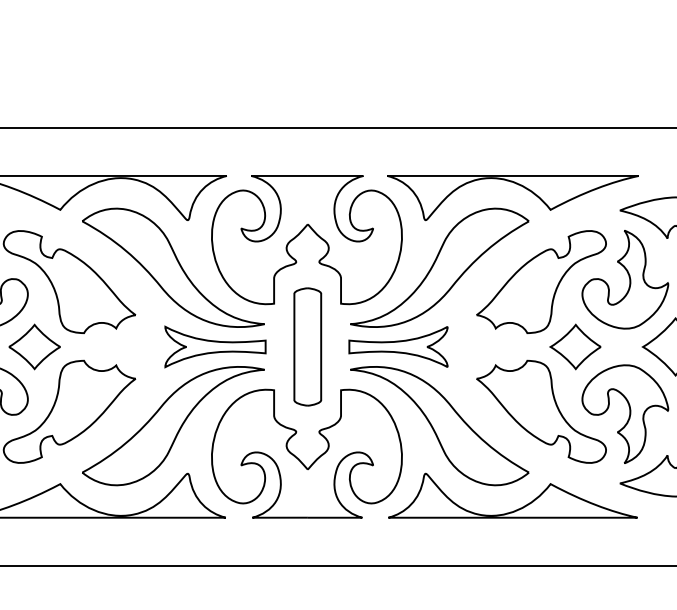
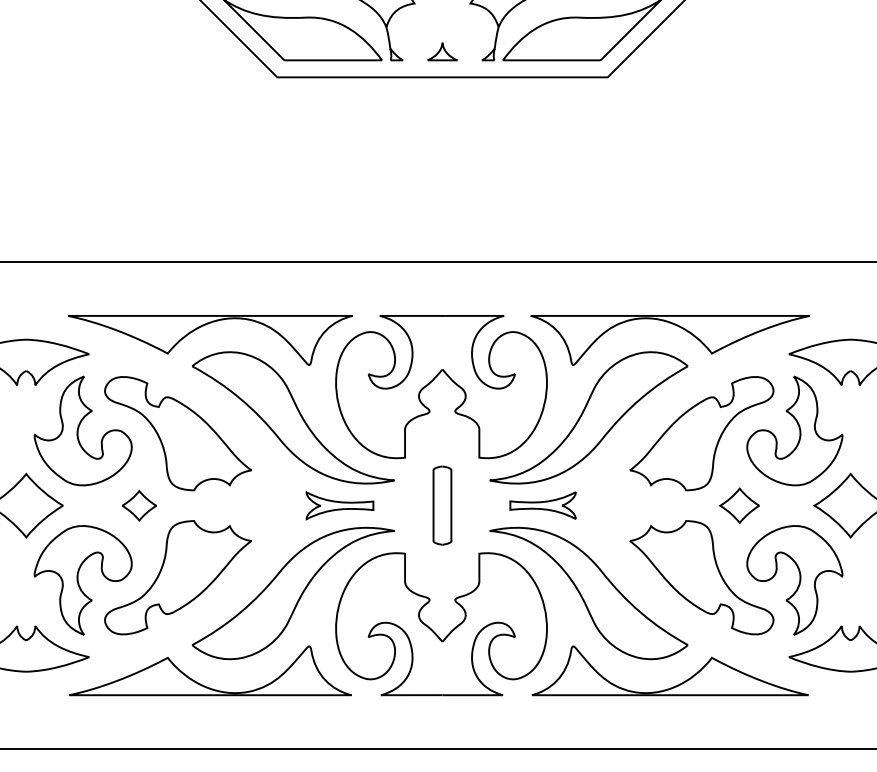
part: (34, 346) -> (139, 505), size x0.6
part: (215, 346) -> (339, 505), size x0.6
part: (307, 346) -> (442, 505), size x0.6
part: (397, 346) -> (542, 505), size x0.6
part: (575, 346) -> (739, 505), size x0.7

